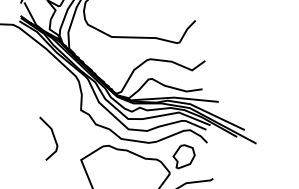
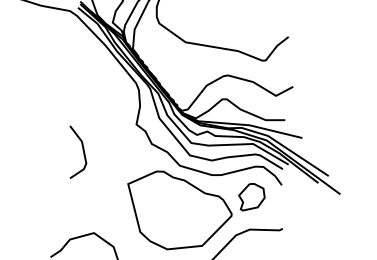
line: (52, 135) -> (82, 150), moved

